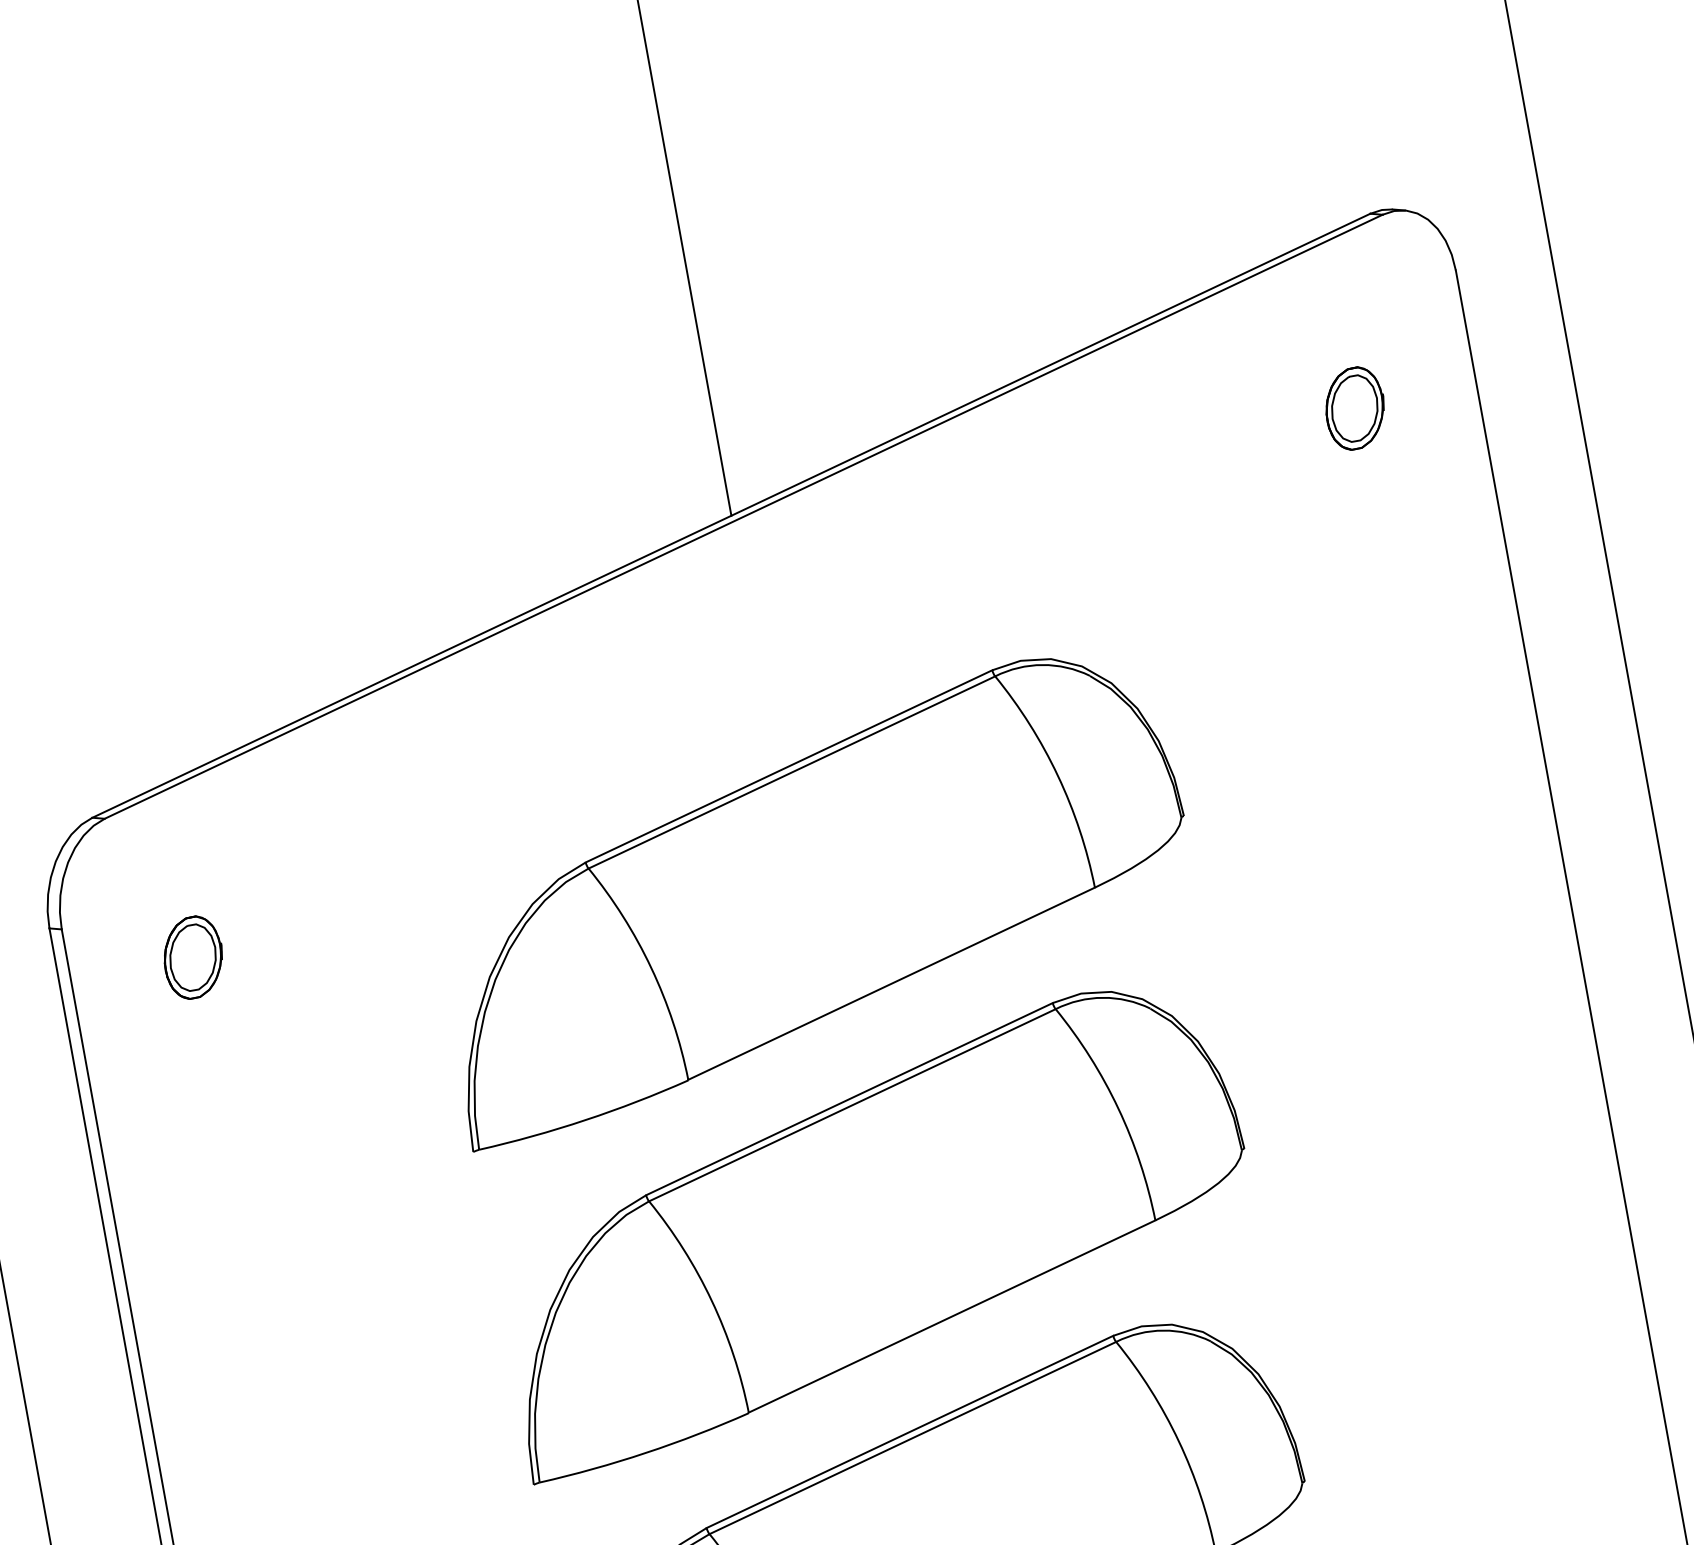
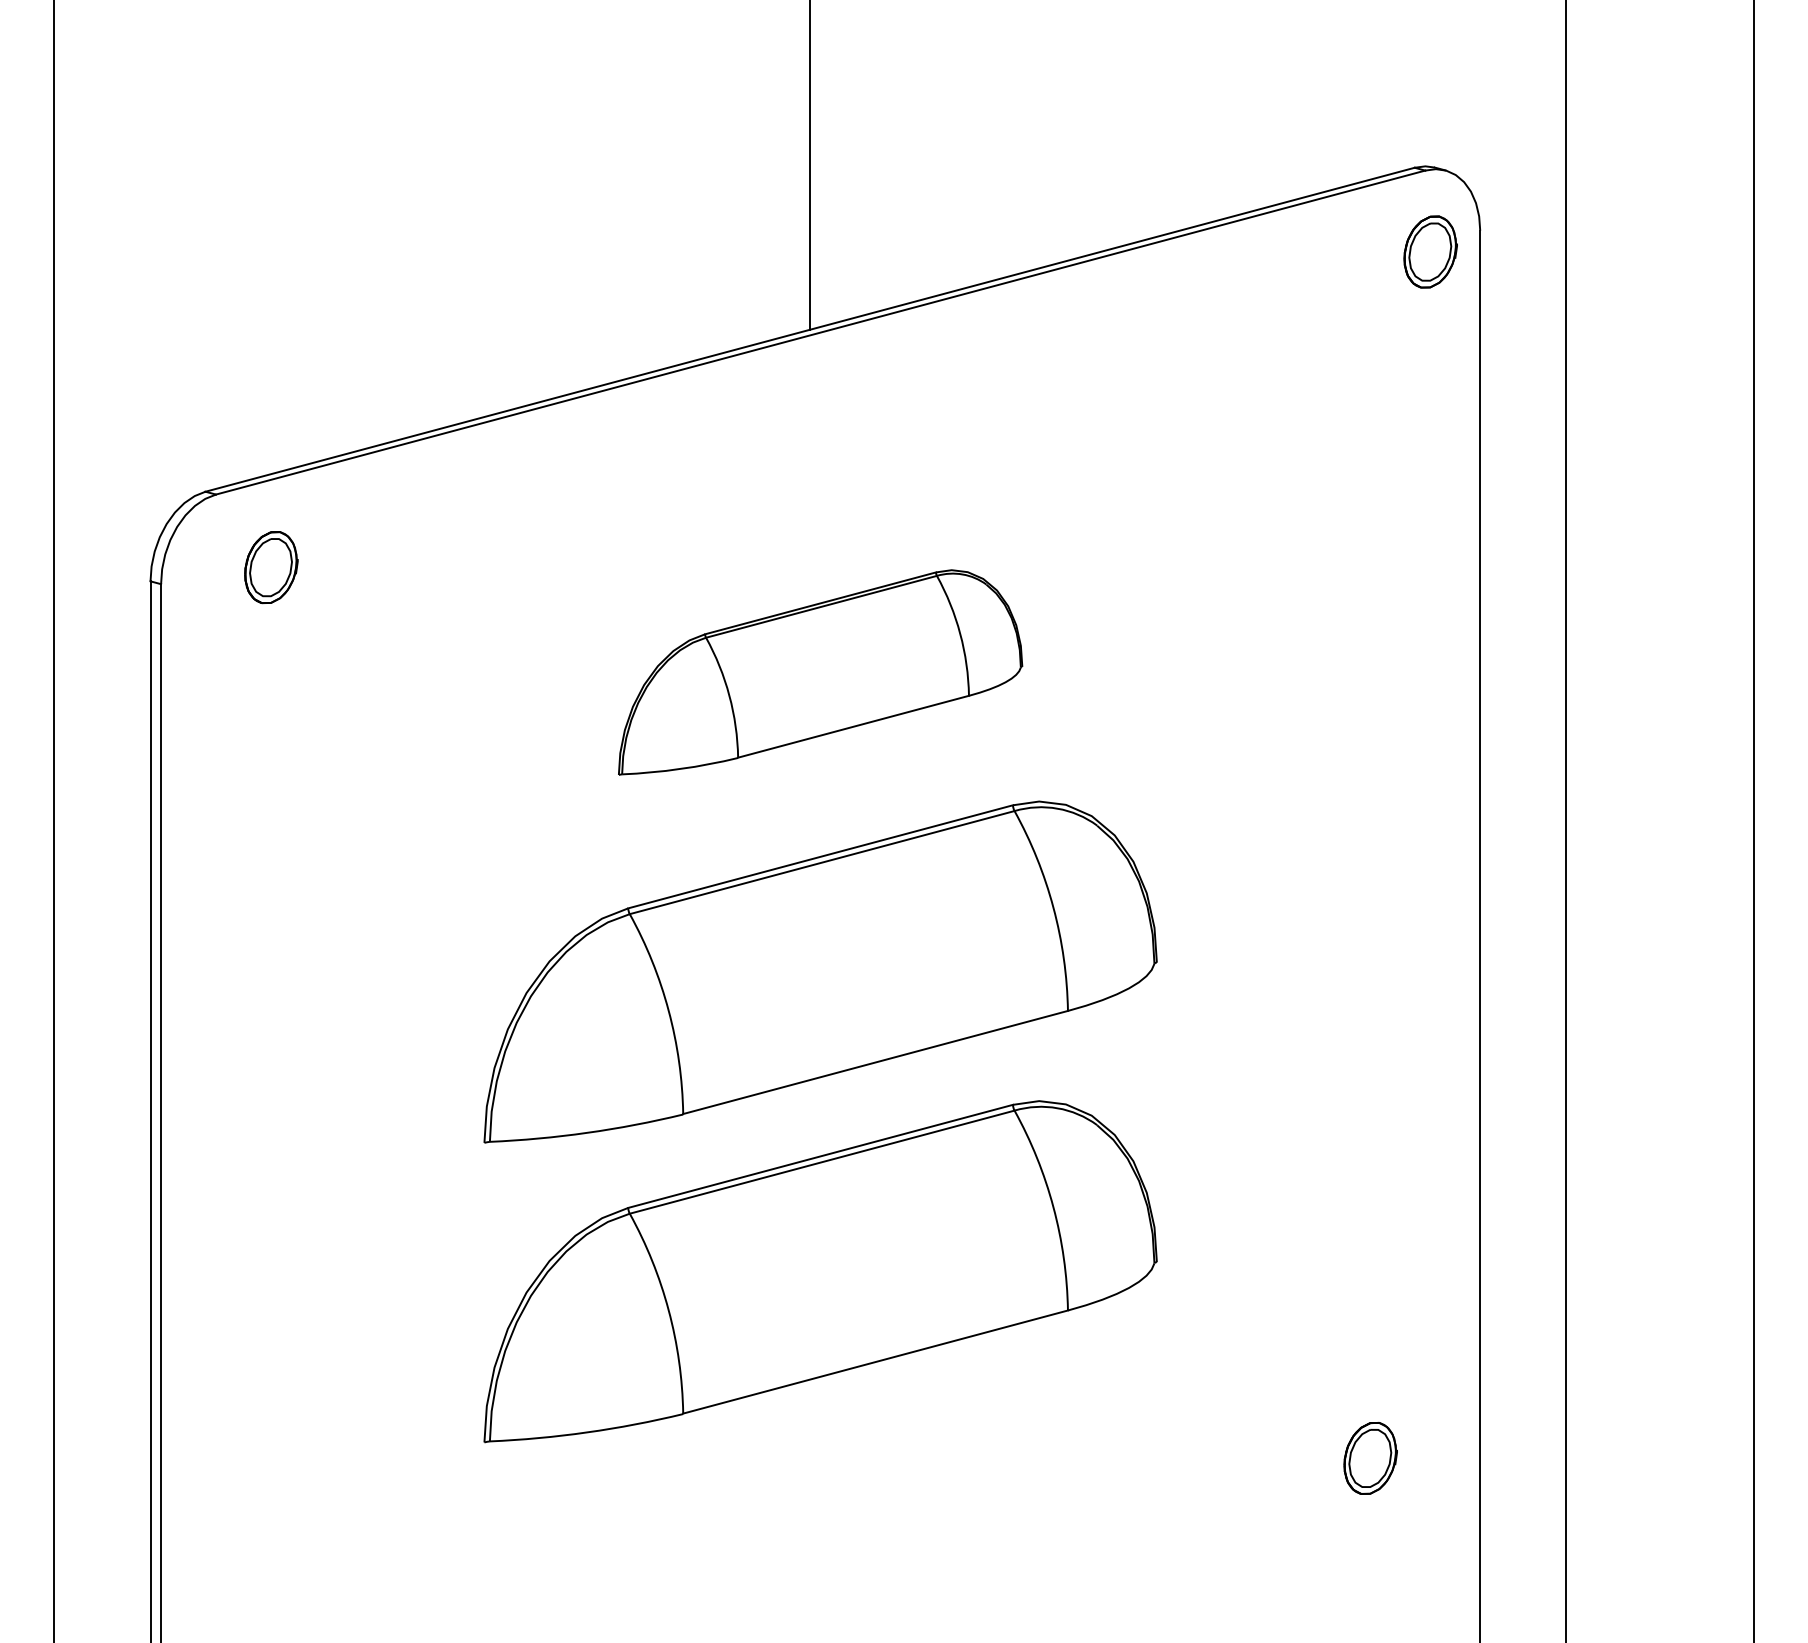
part: (1354, 407) -> (1430, 251), moved
part: (812, 894) -> (820, 672), size x0.6
part: (193, 957) -> (271, 567), moved

